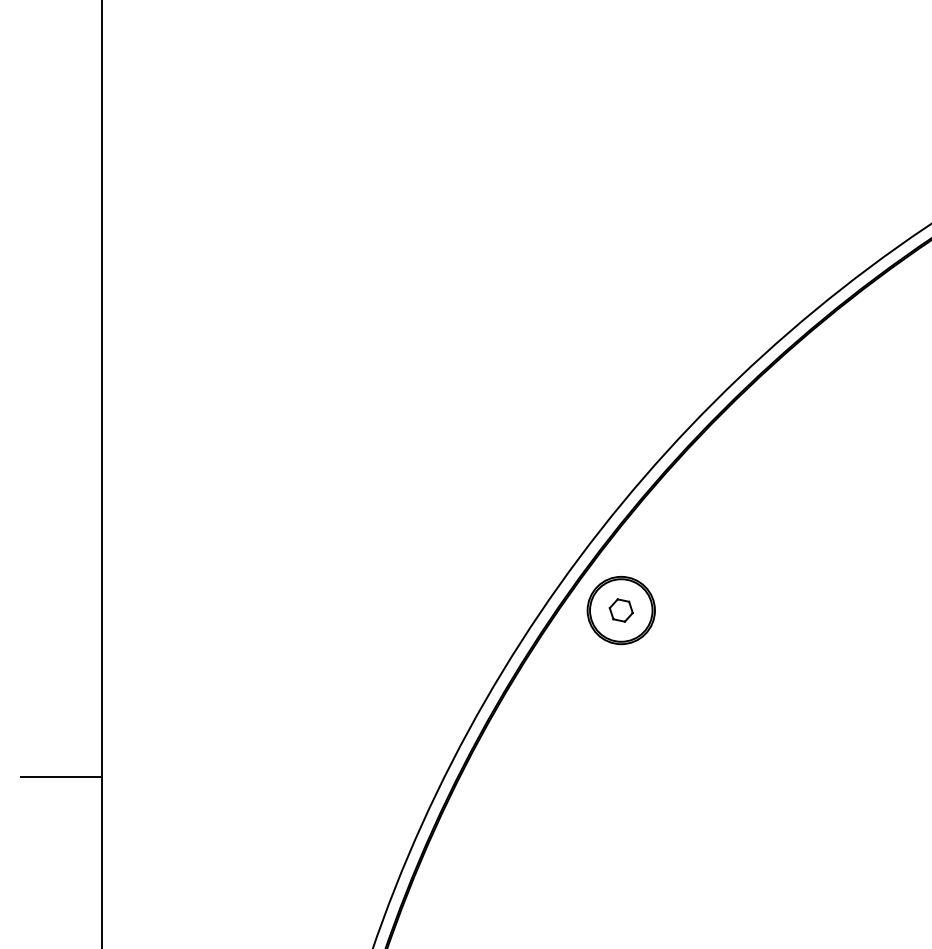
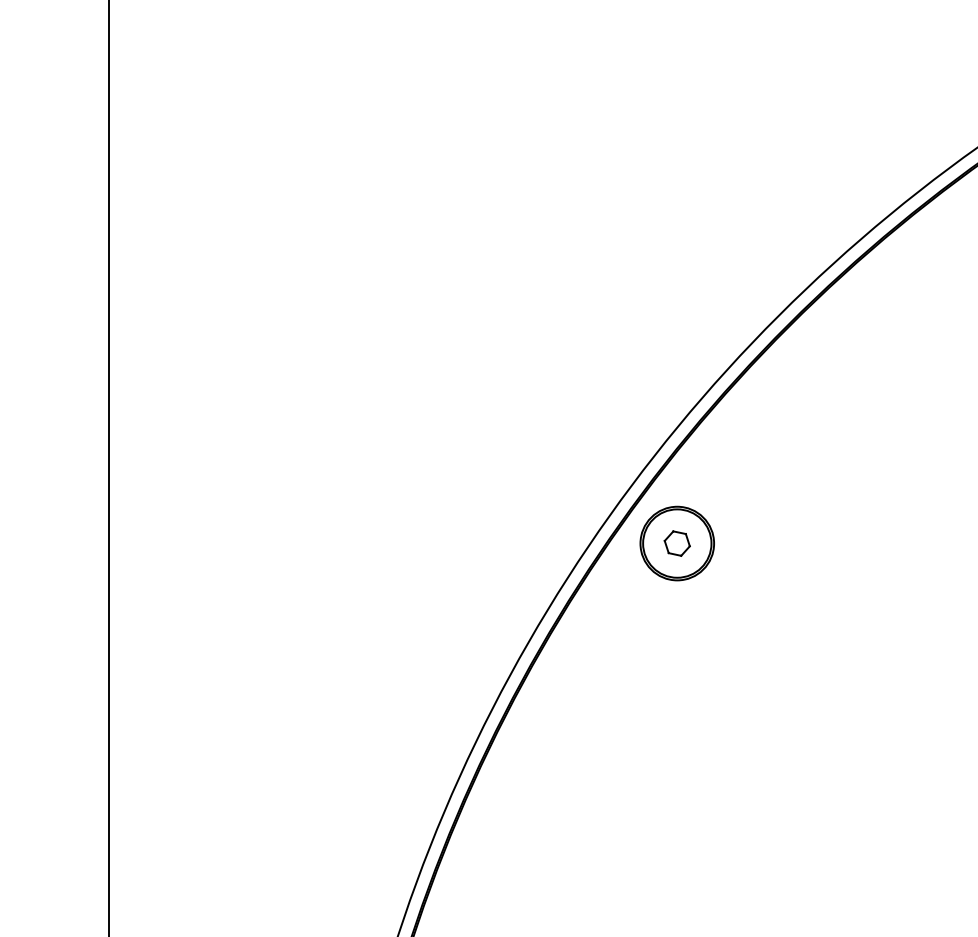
line: (61, 777) -> (65, 726), removed

